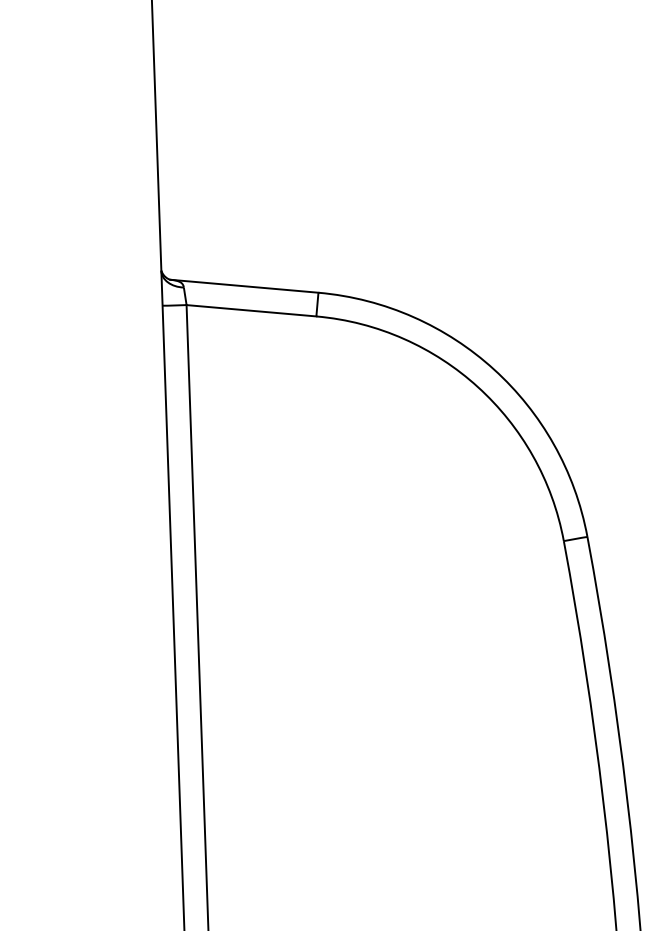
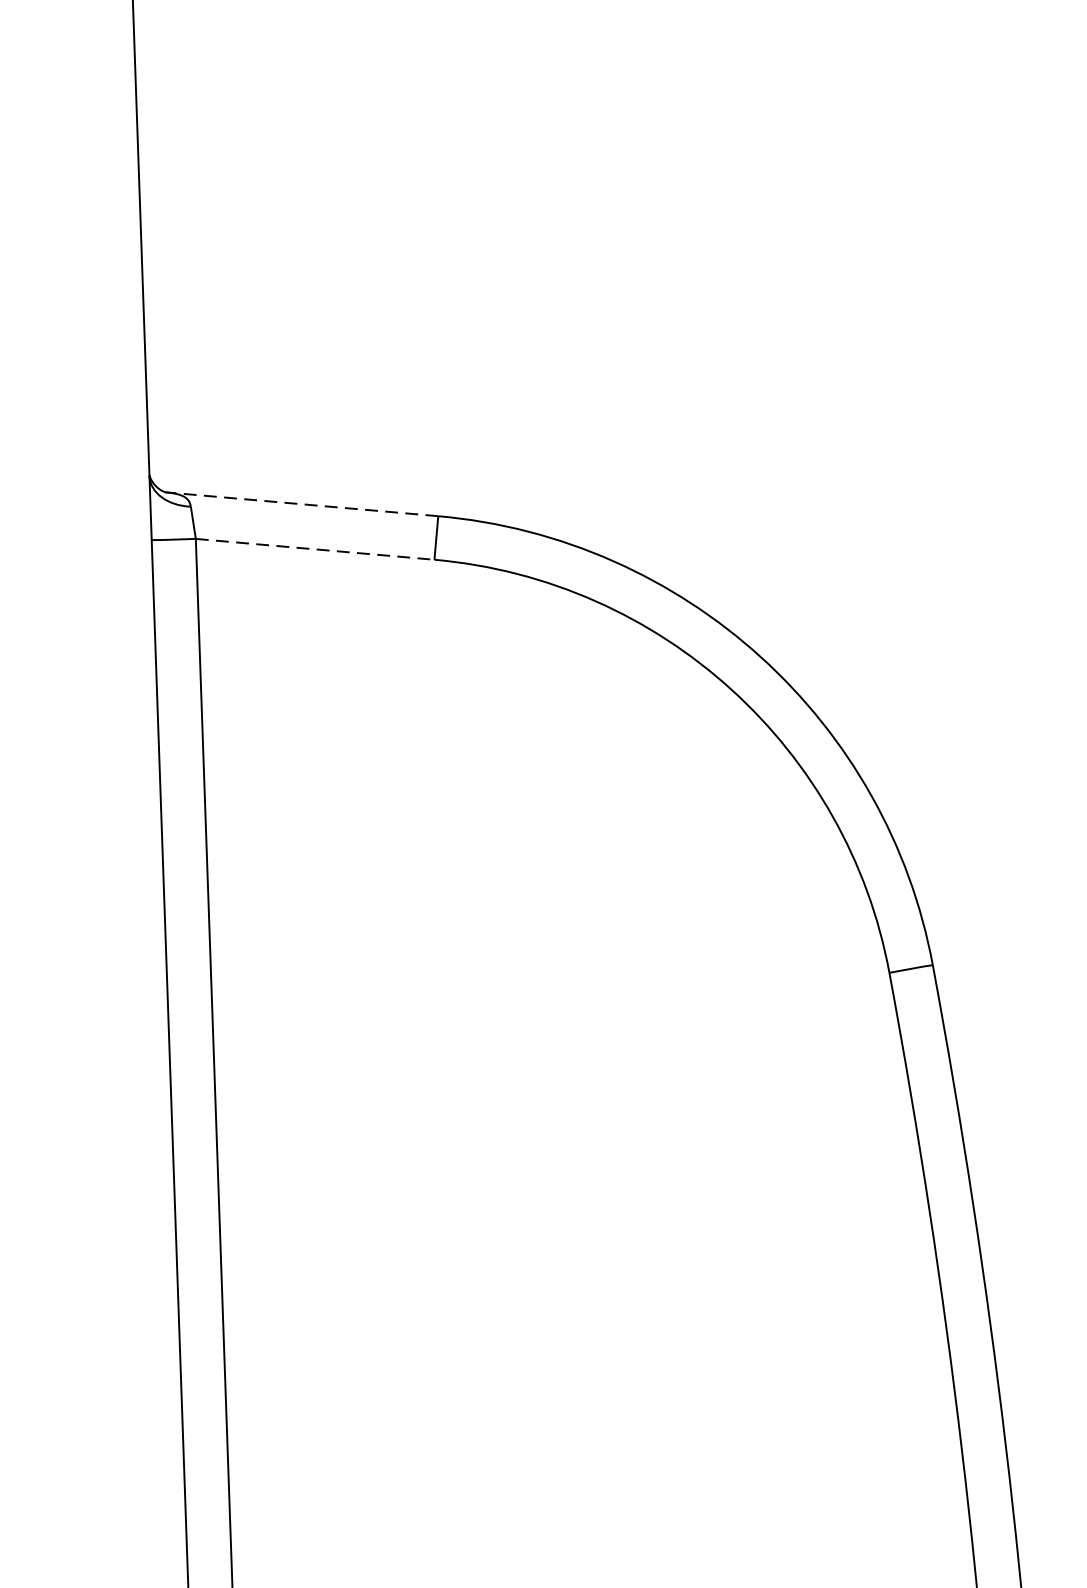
line: (243, 286) -> (300, 504), solid -> dashed
line: (251, 310) -> (315, 548), solid -> dashed

